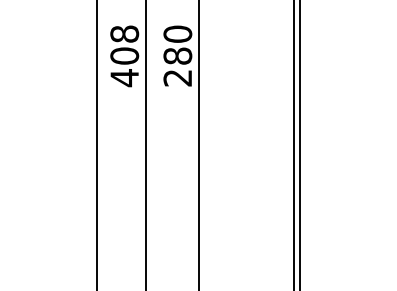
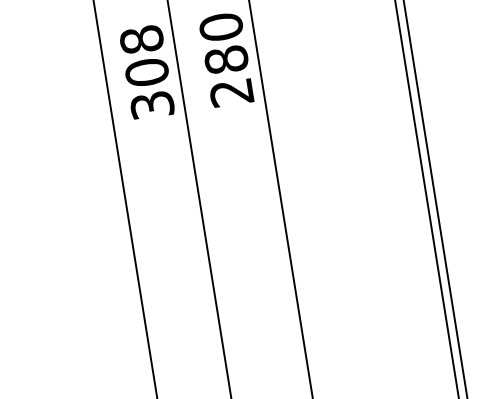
text: (124, 78) -> (152, 106), 408 -> 308

